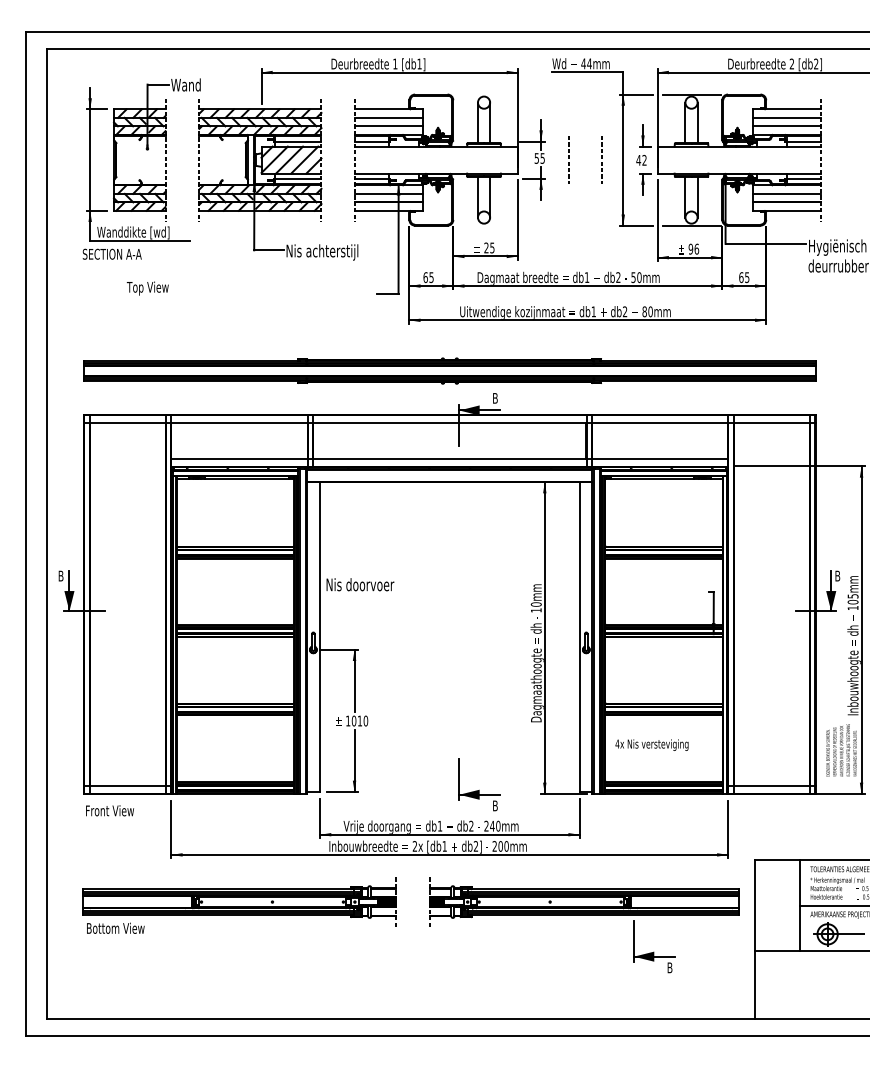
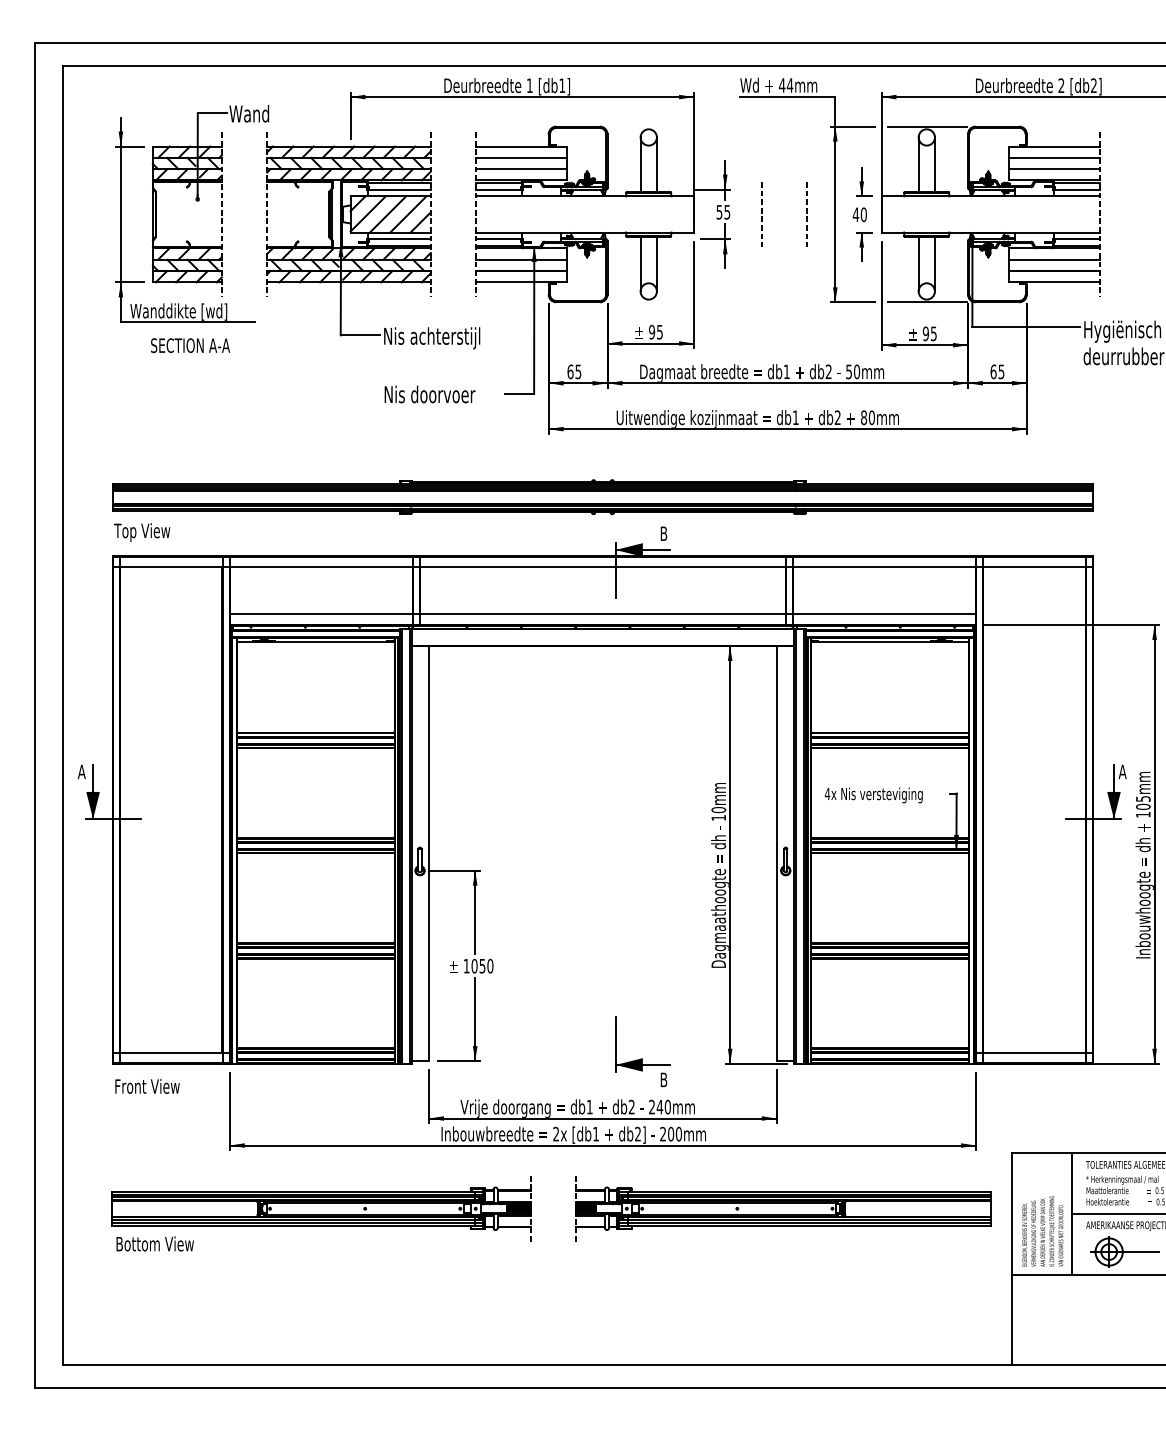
text: (644, 160) -> (863, 214), 42 -> 40
text: (486, 248) -> (652, 332), 25 -> 95
text: (696, 248) -> (933, 333), 96 -> 95
text: (112, 254) -> (190, 345), moved
text: (148, 288) -> (142, 532), moved
text: (60, 575) -> (81, 771), B -> A
text: (837, 575) -> (1122, 771), B -> A
text: (360, 584) -> (429, 394), moved
text: (360, 721) -> (482, 966), 1010 -> 1050
text: (651, 745) -> (873, 795), moved
text: (841, 750) -> (1042, 1231), moved
part: (654, 951) -> (876, 1275), removed

